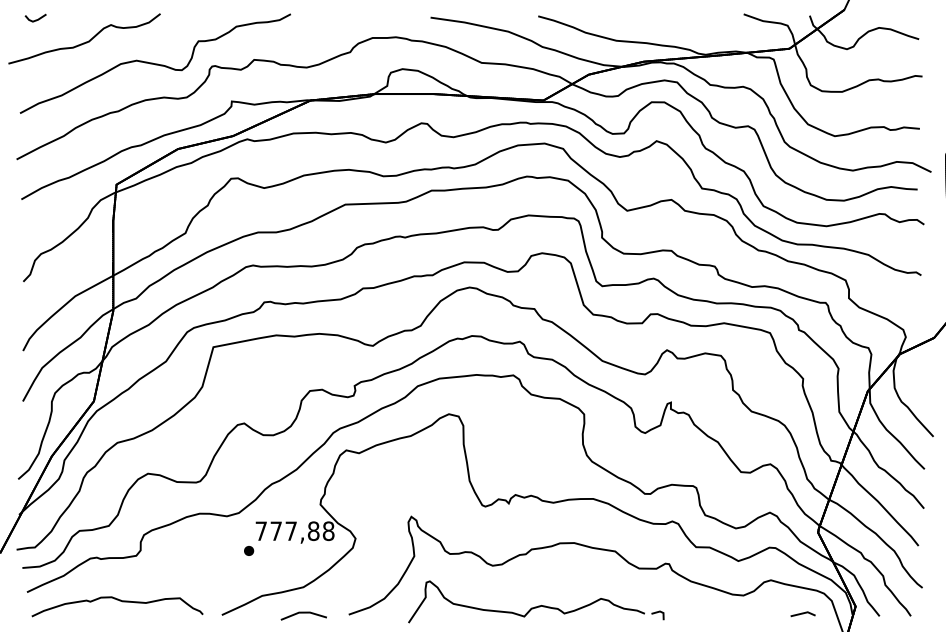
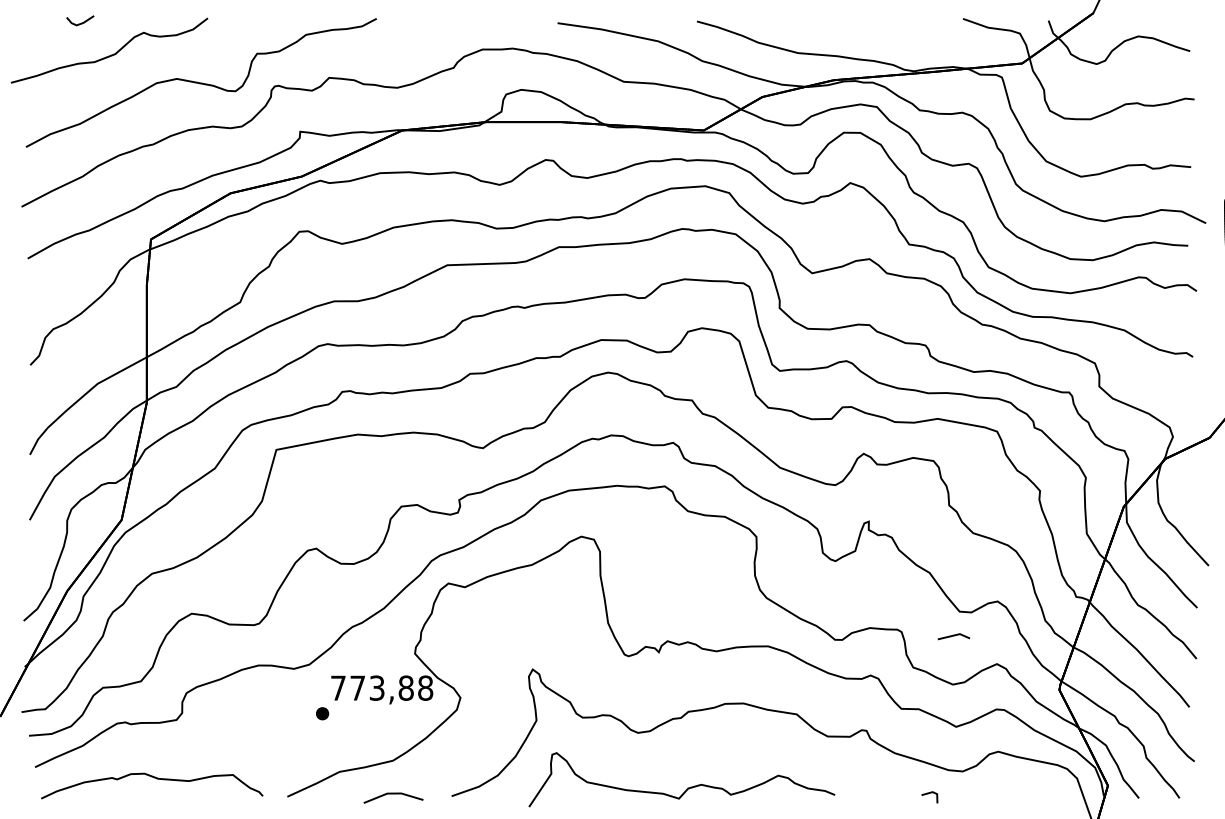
line: (36, 19) -> (81, 22), moved
text: (290, 530) -> (376, 687), 777,88 -> 773,88
line: (656, 613) -> (928, 794), moved
line: (802, 614) -> (953, 636), moved

